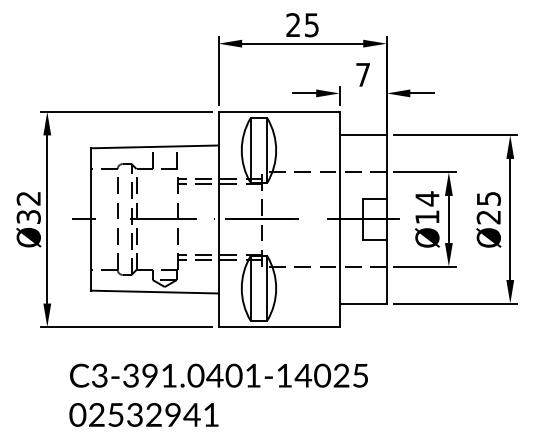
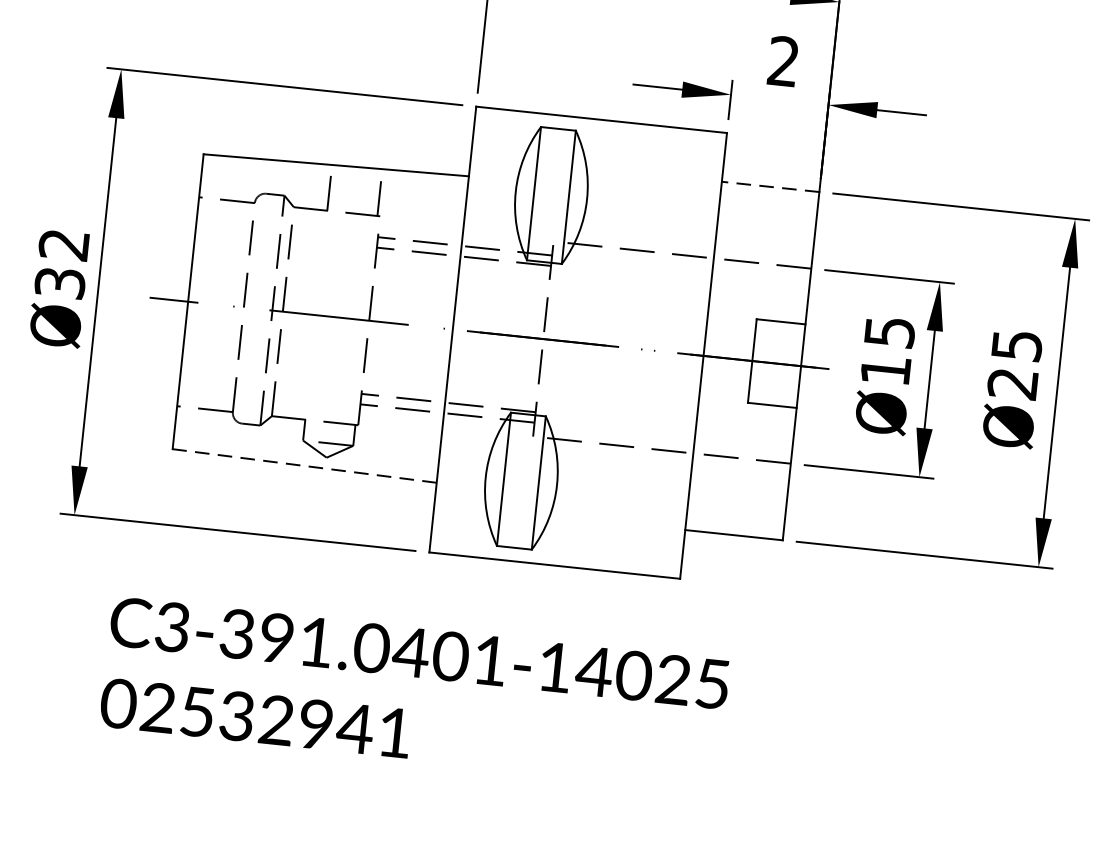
text: (362, 74) -> (782, 60), 7 -> 2
line: (363, 135) -> (771, 187), solid -> dashed
text: (427, 198) -> (890, 331), Ø14 -> Ø15
line: (154, 292) -> (304, 466), solid -> dashed

